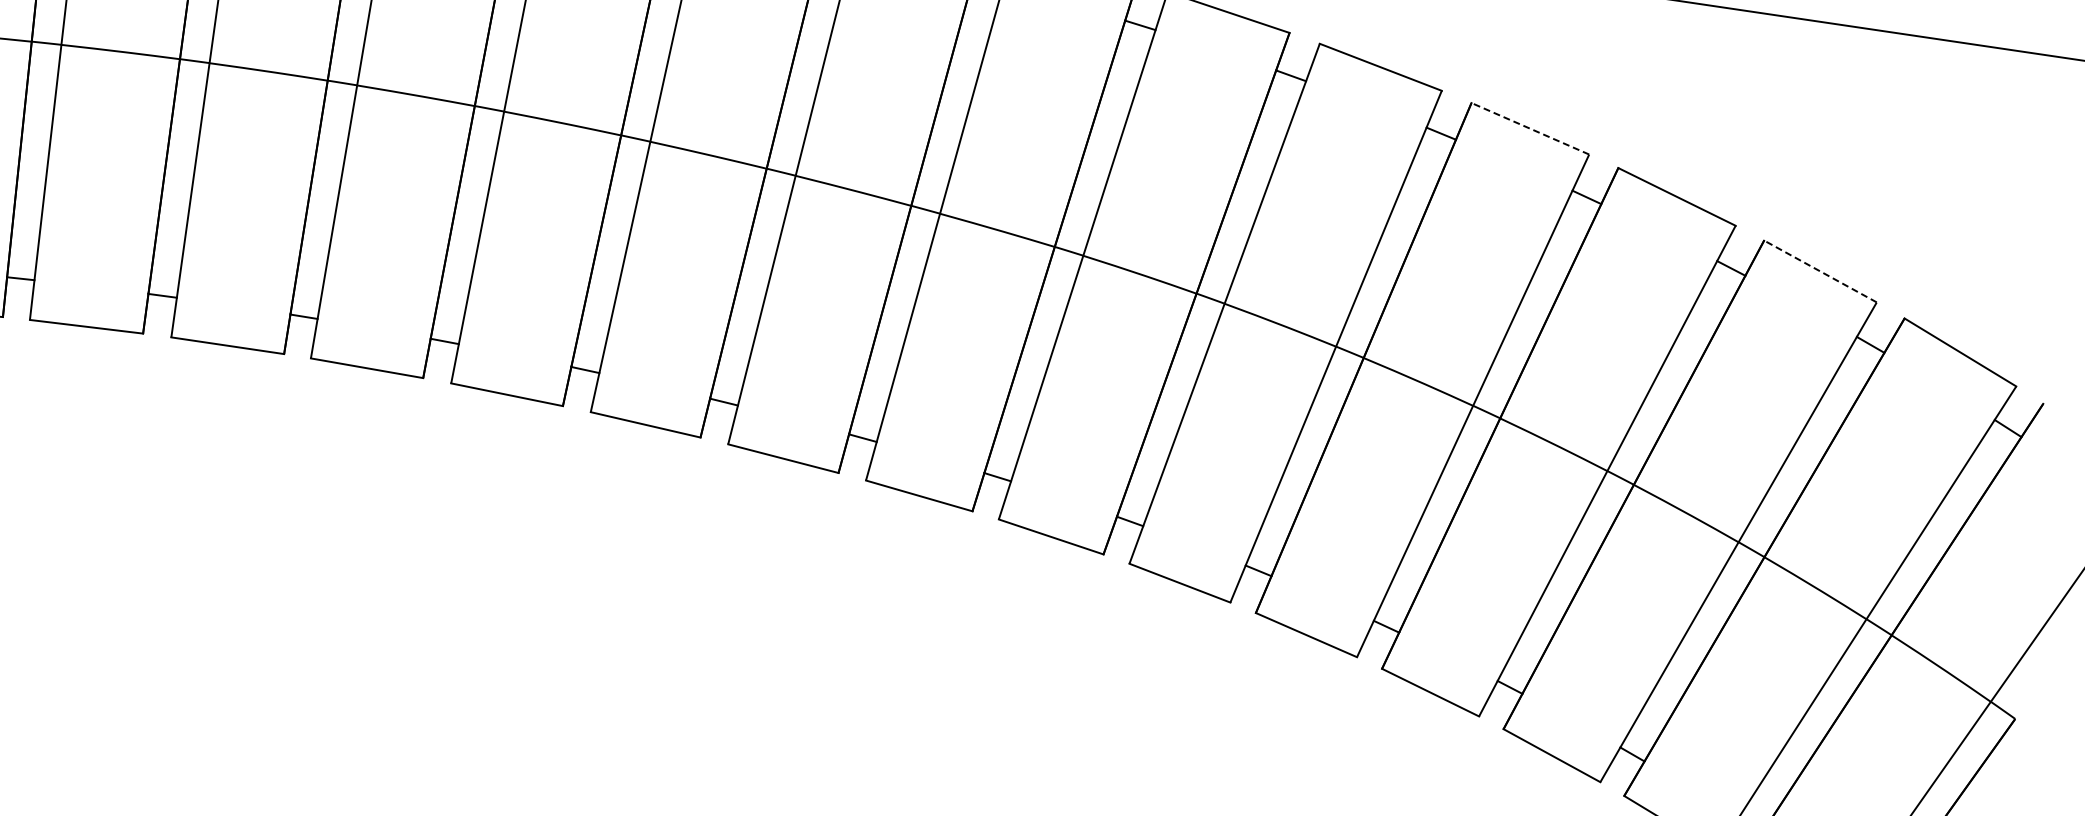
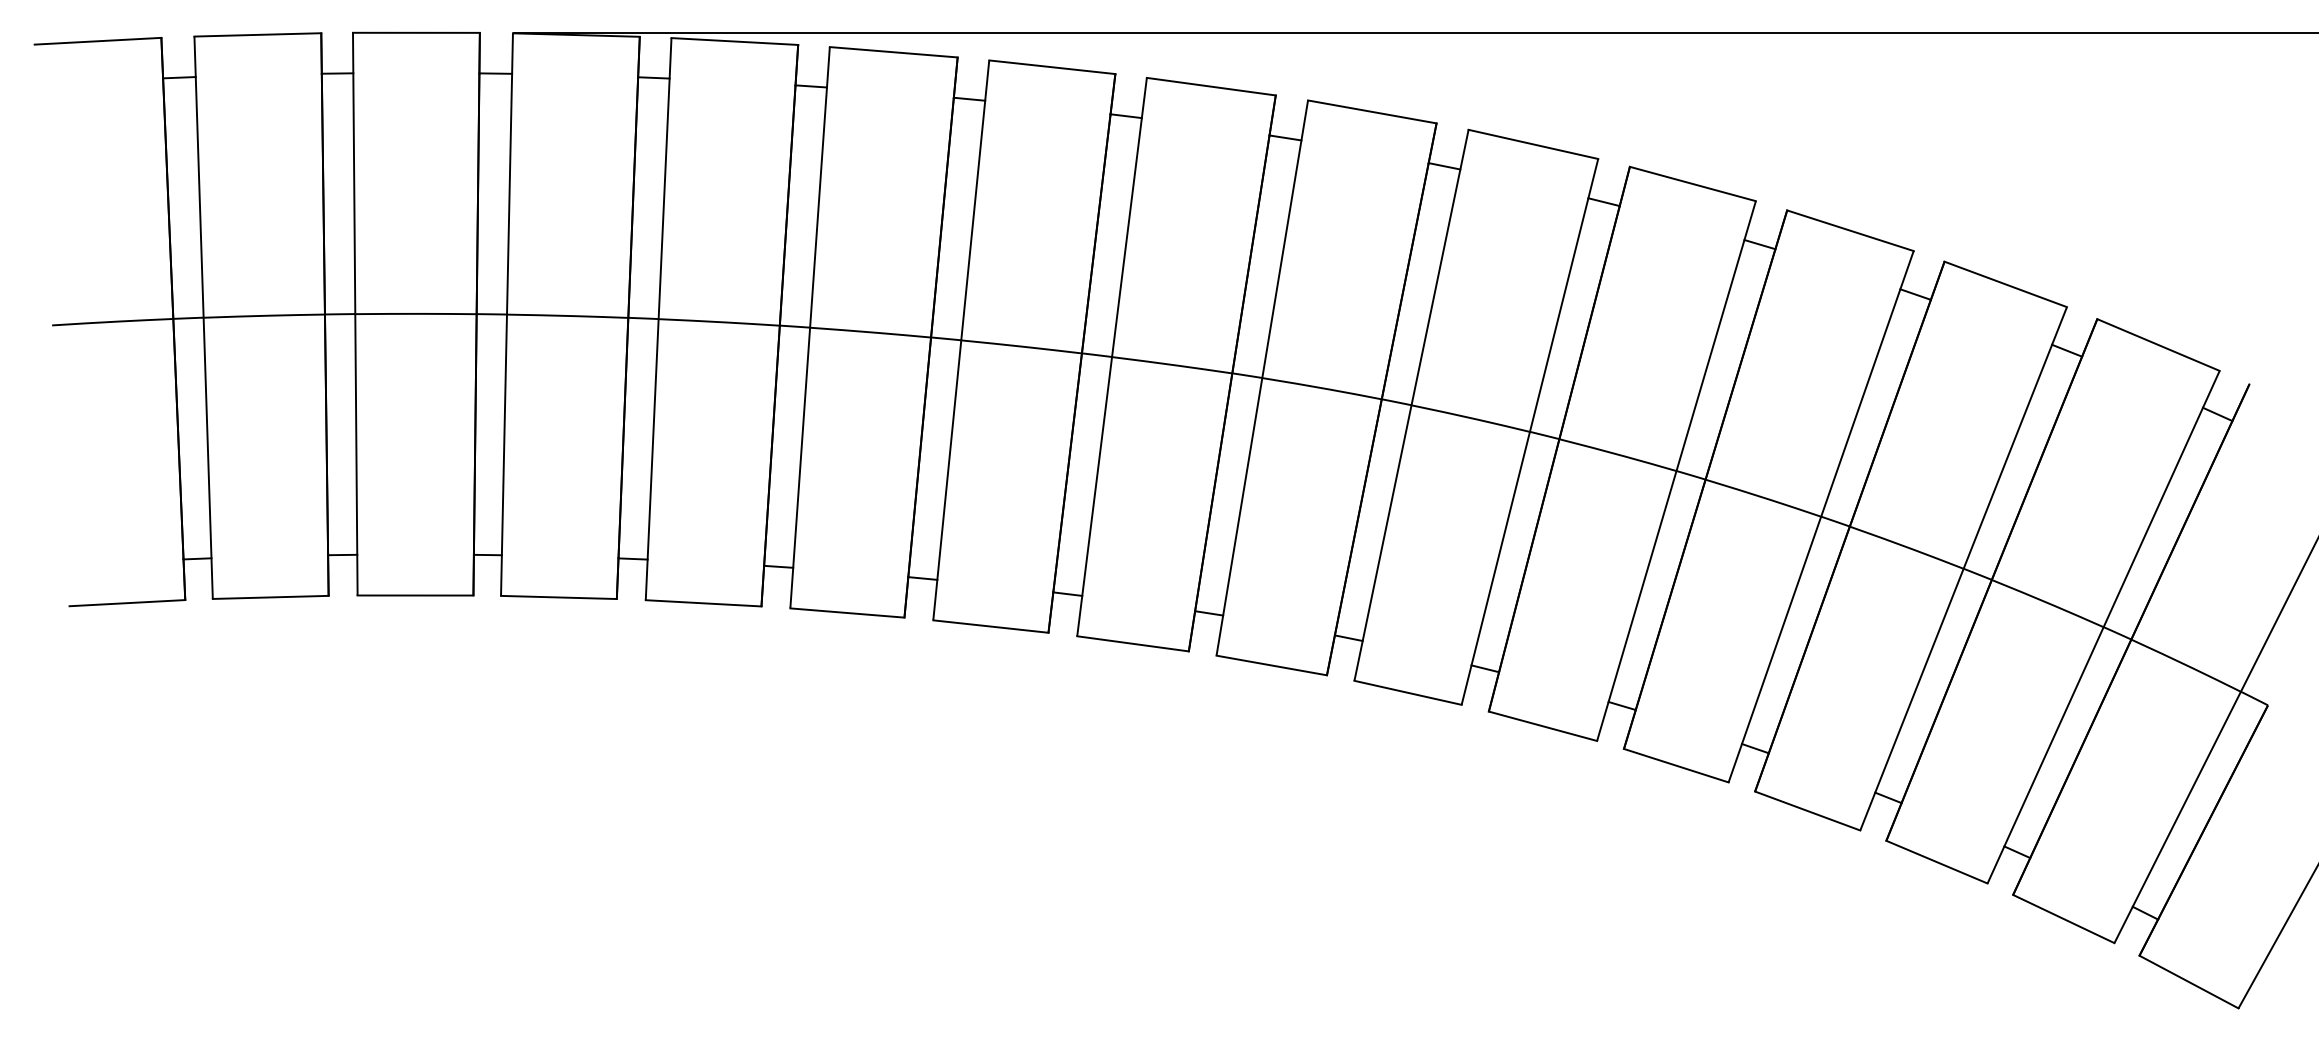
line: (1530, 128) -> (1692, 183), dashed -> solid
line: (1820, 271) -> (2005, 284), dashed -> solid

